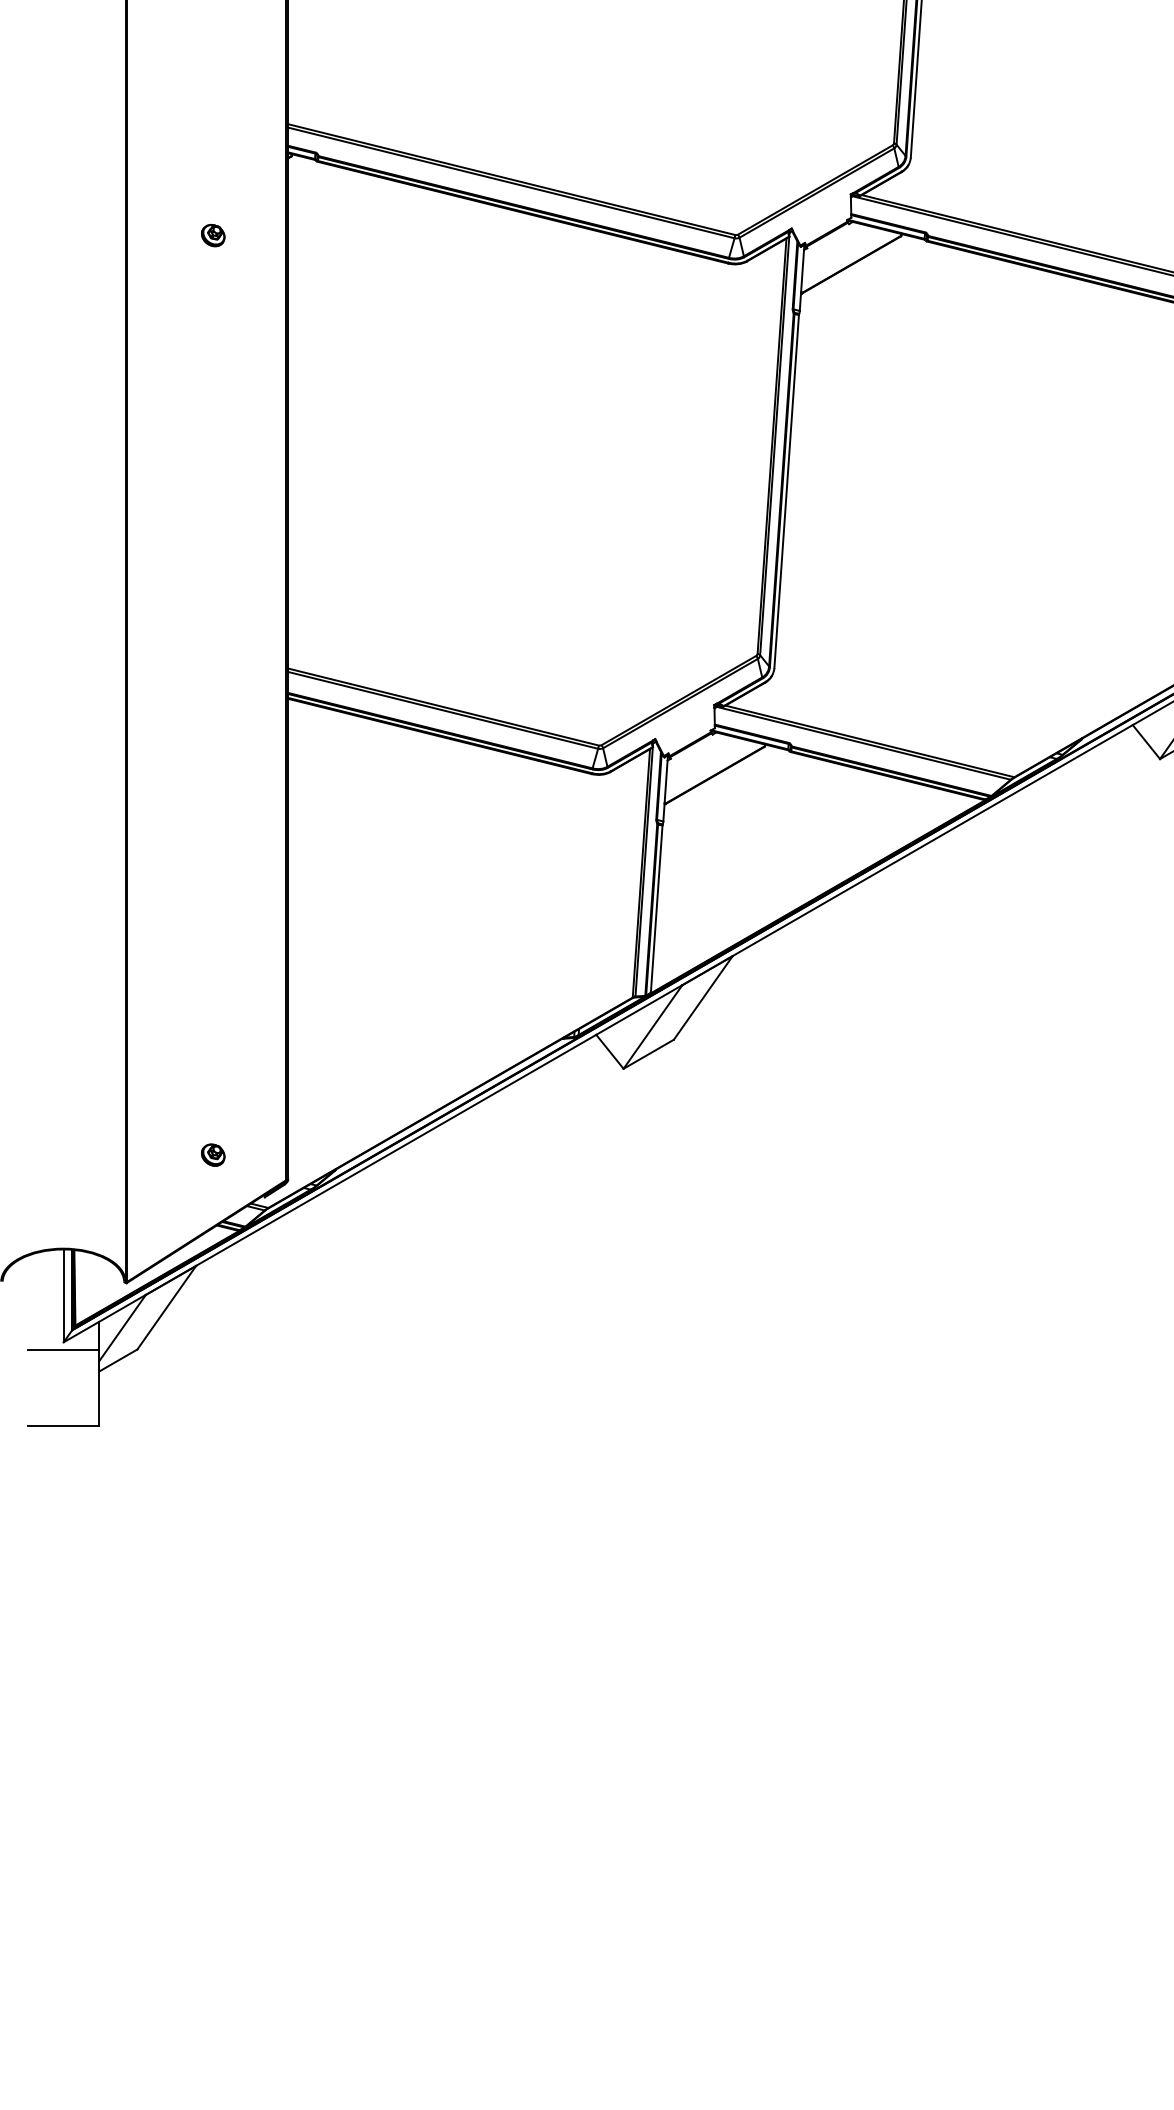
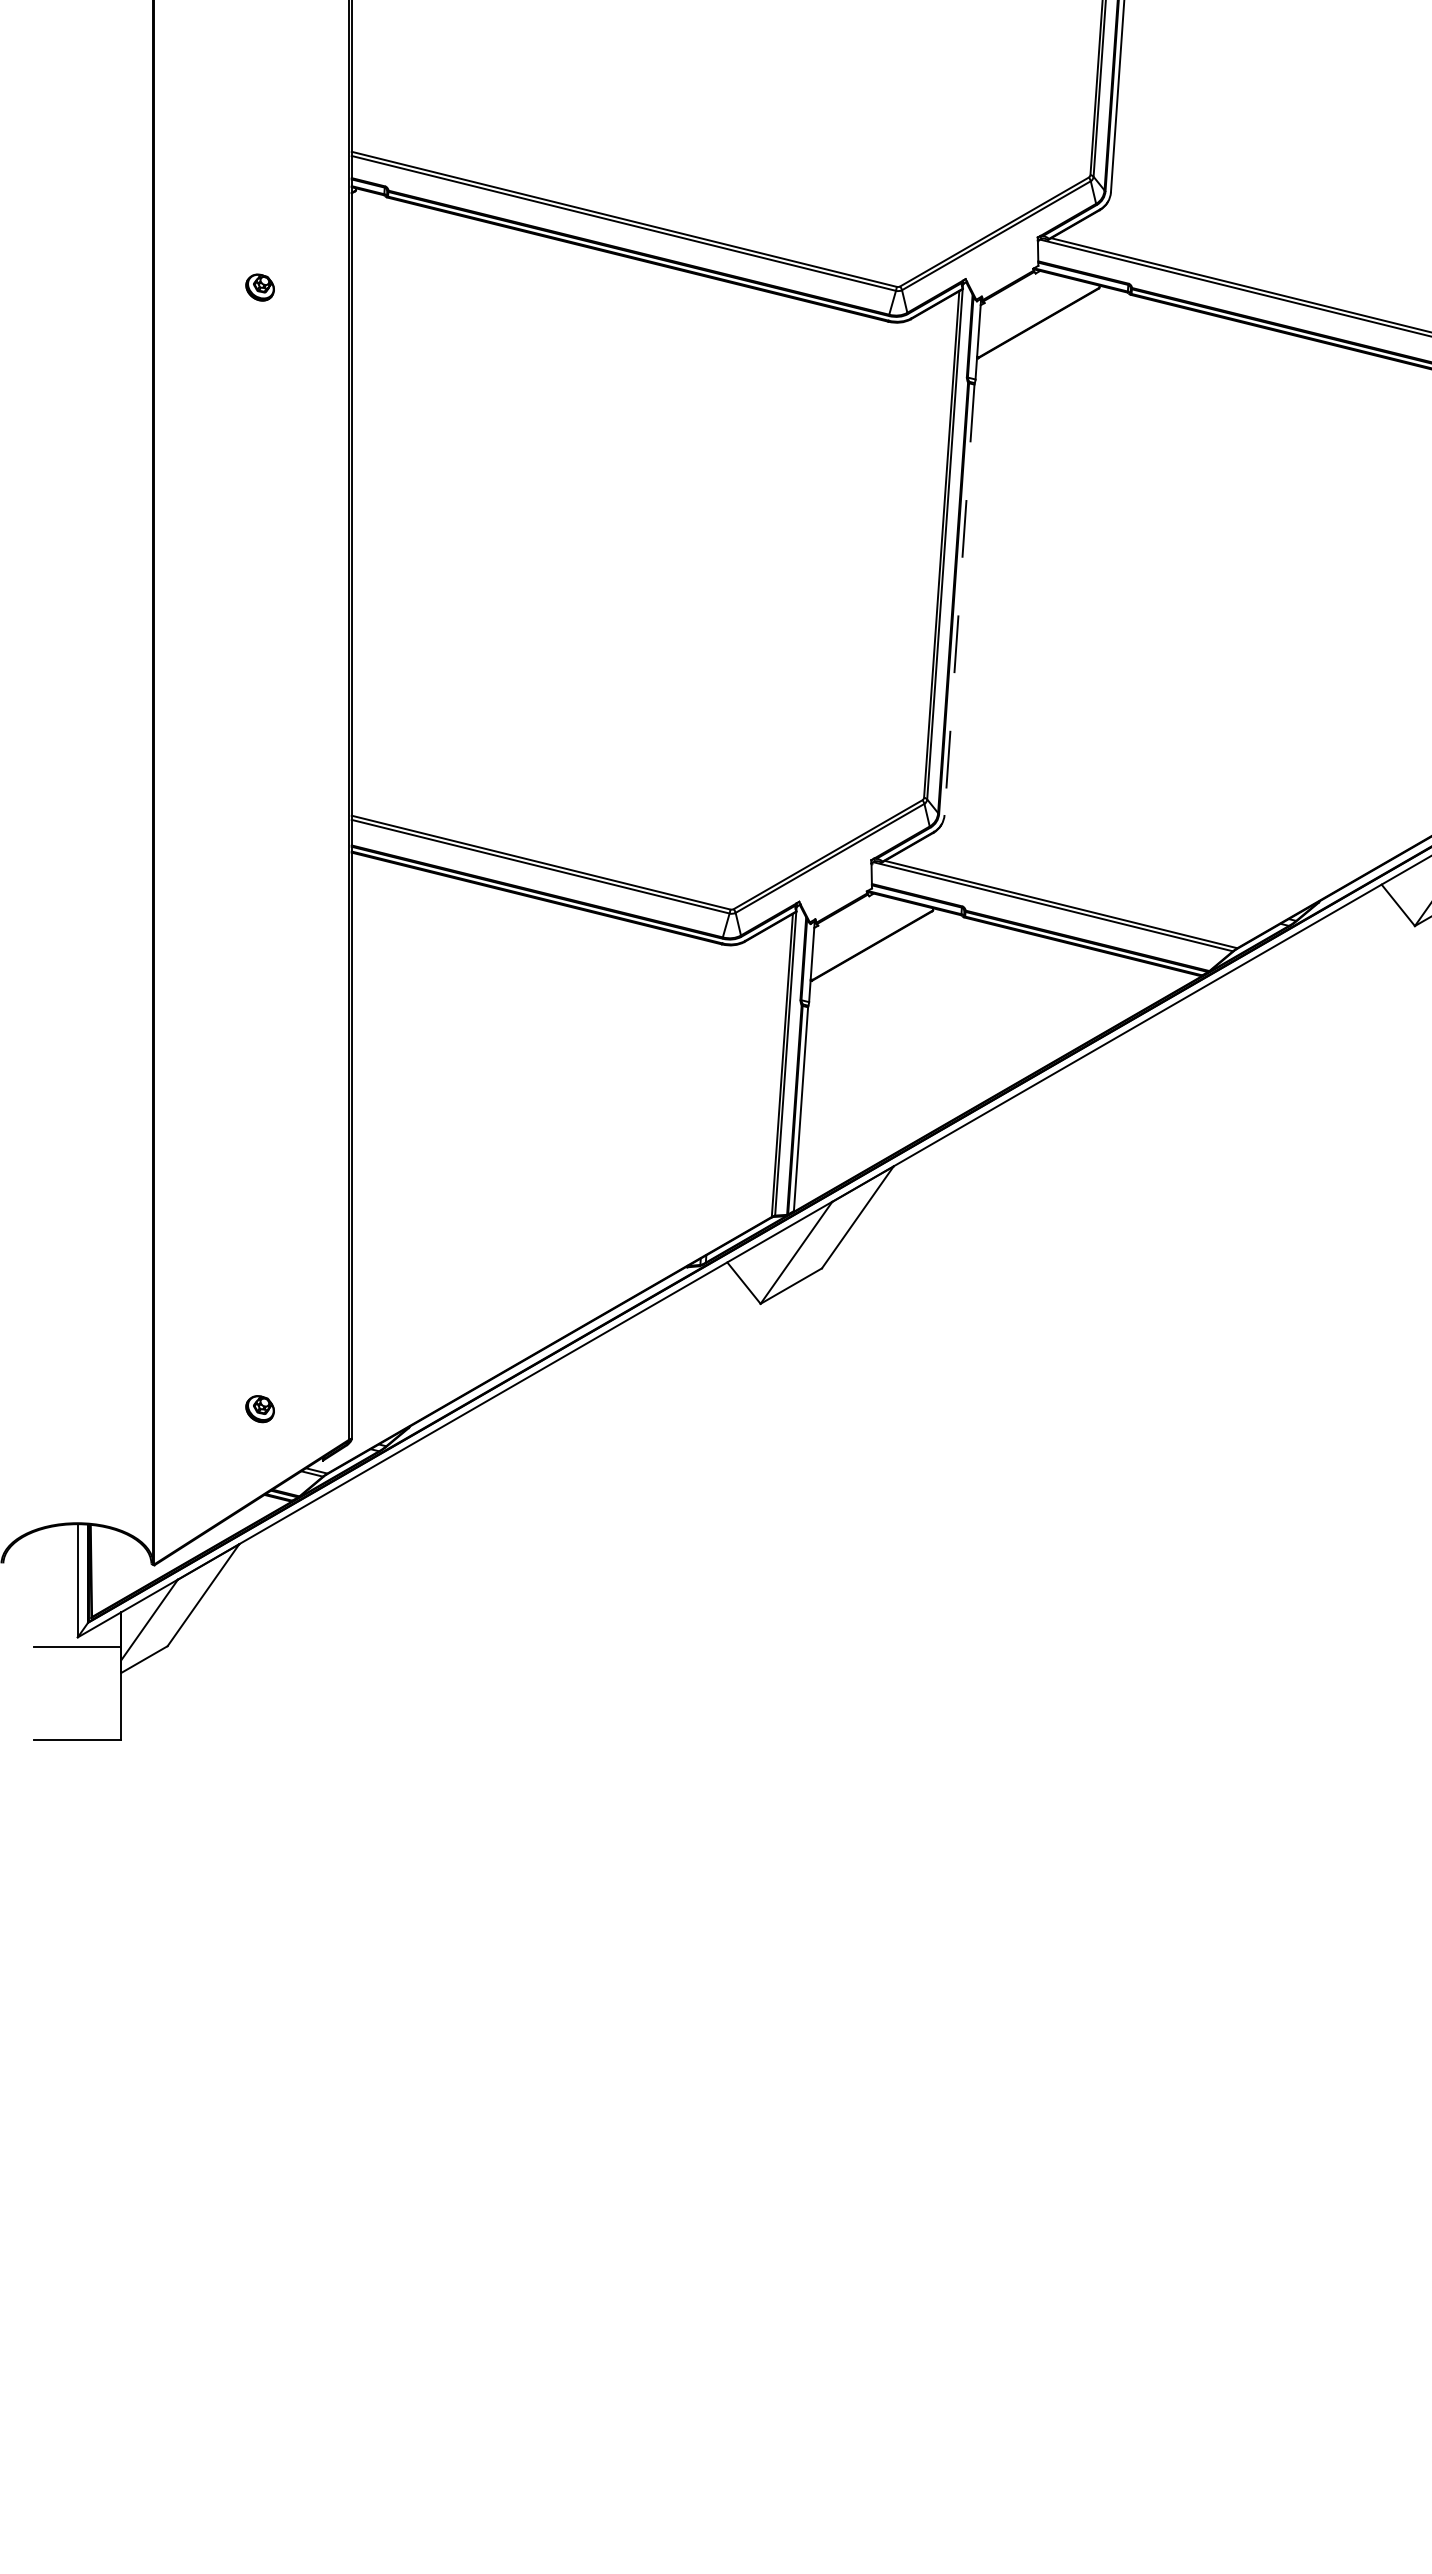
line: (786, 491) -> (959, 599), solid -> dashed

